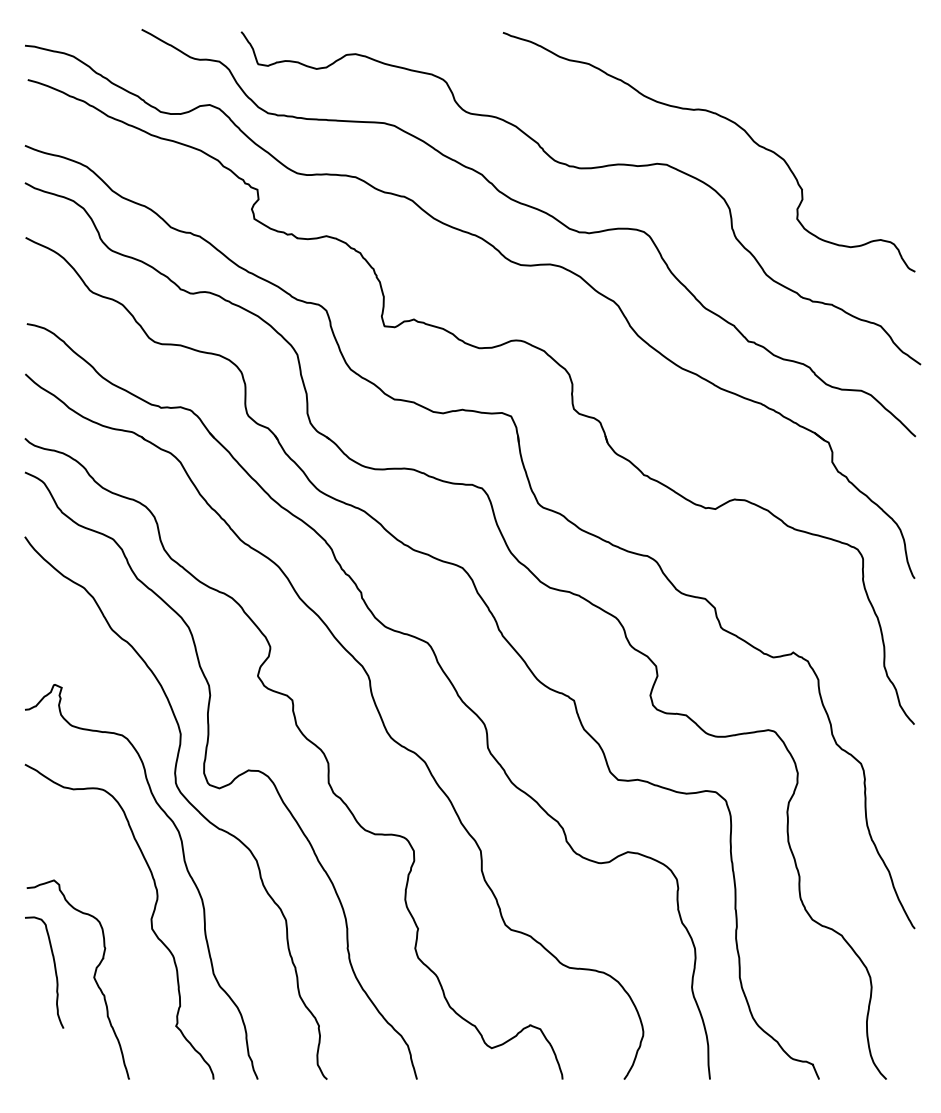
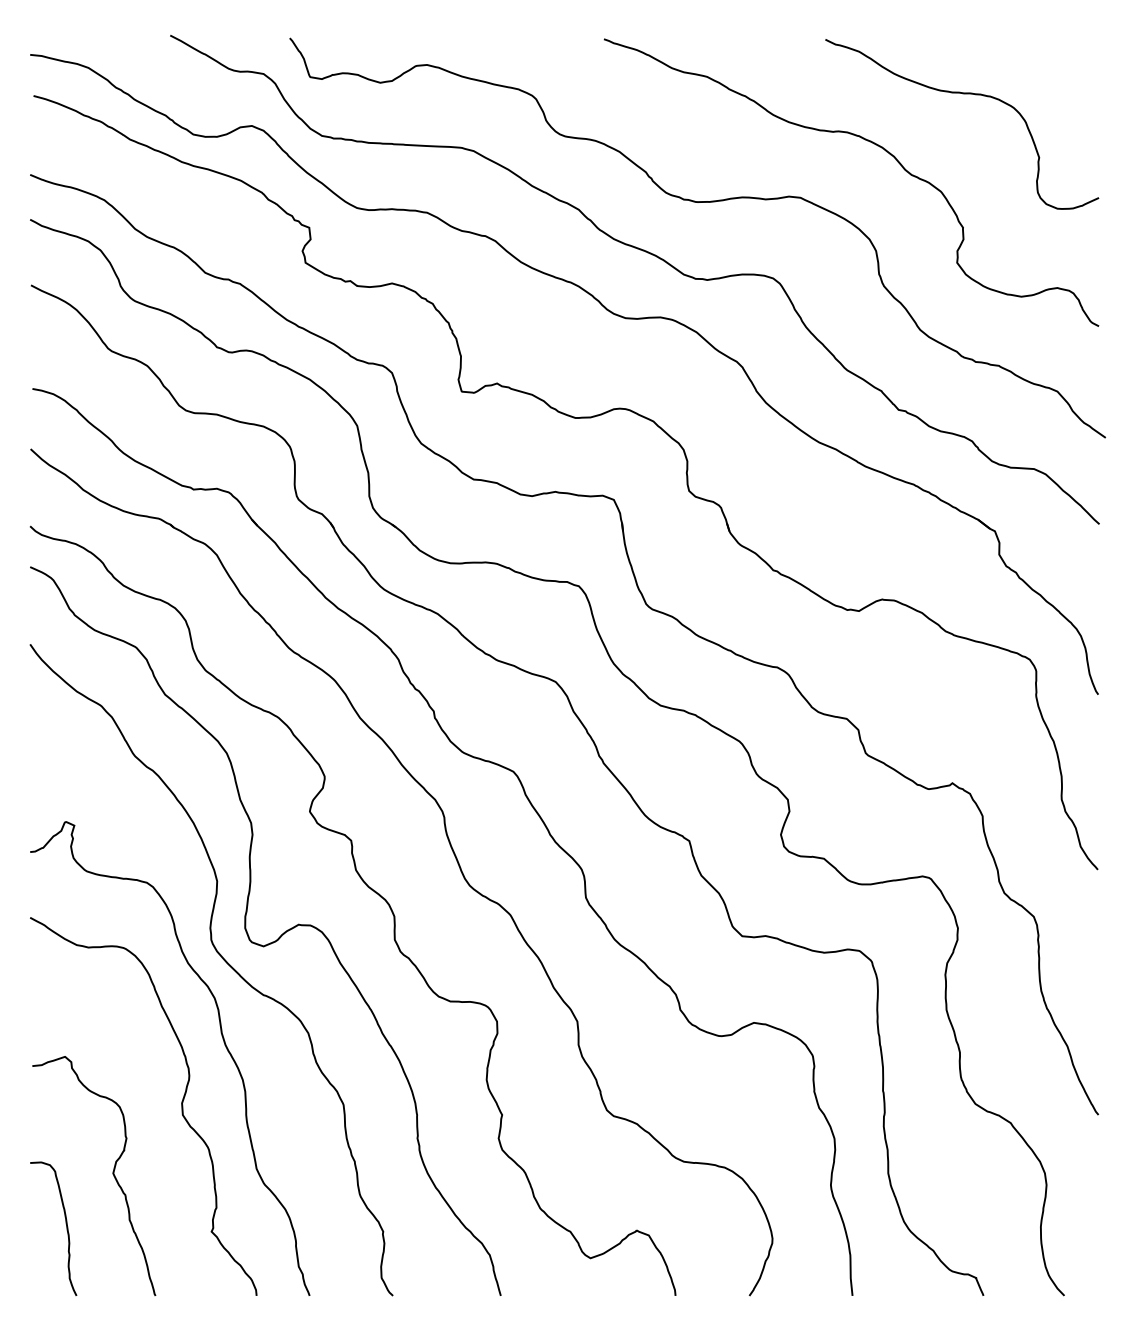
curve: (801, 78) -> (962, 94), added
curve: (54, 970) -> (65, 1226), moved

